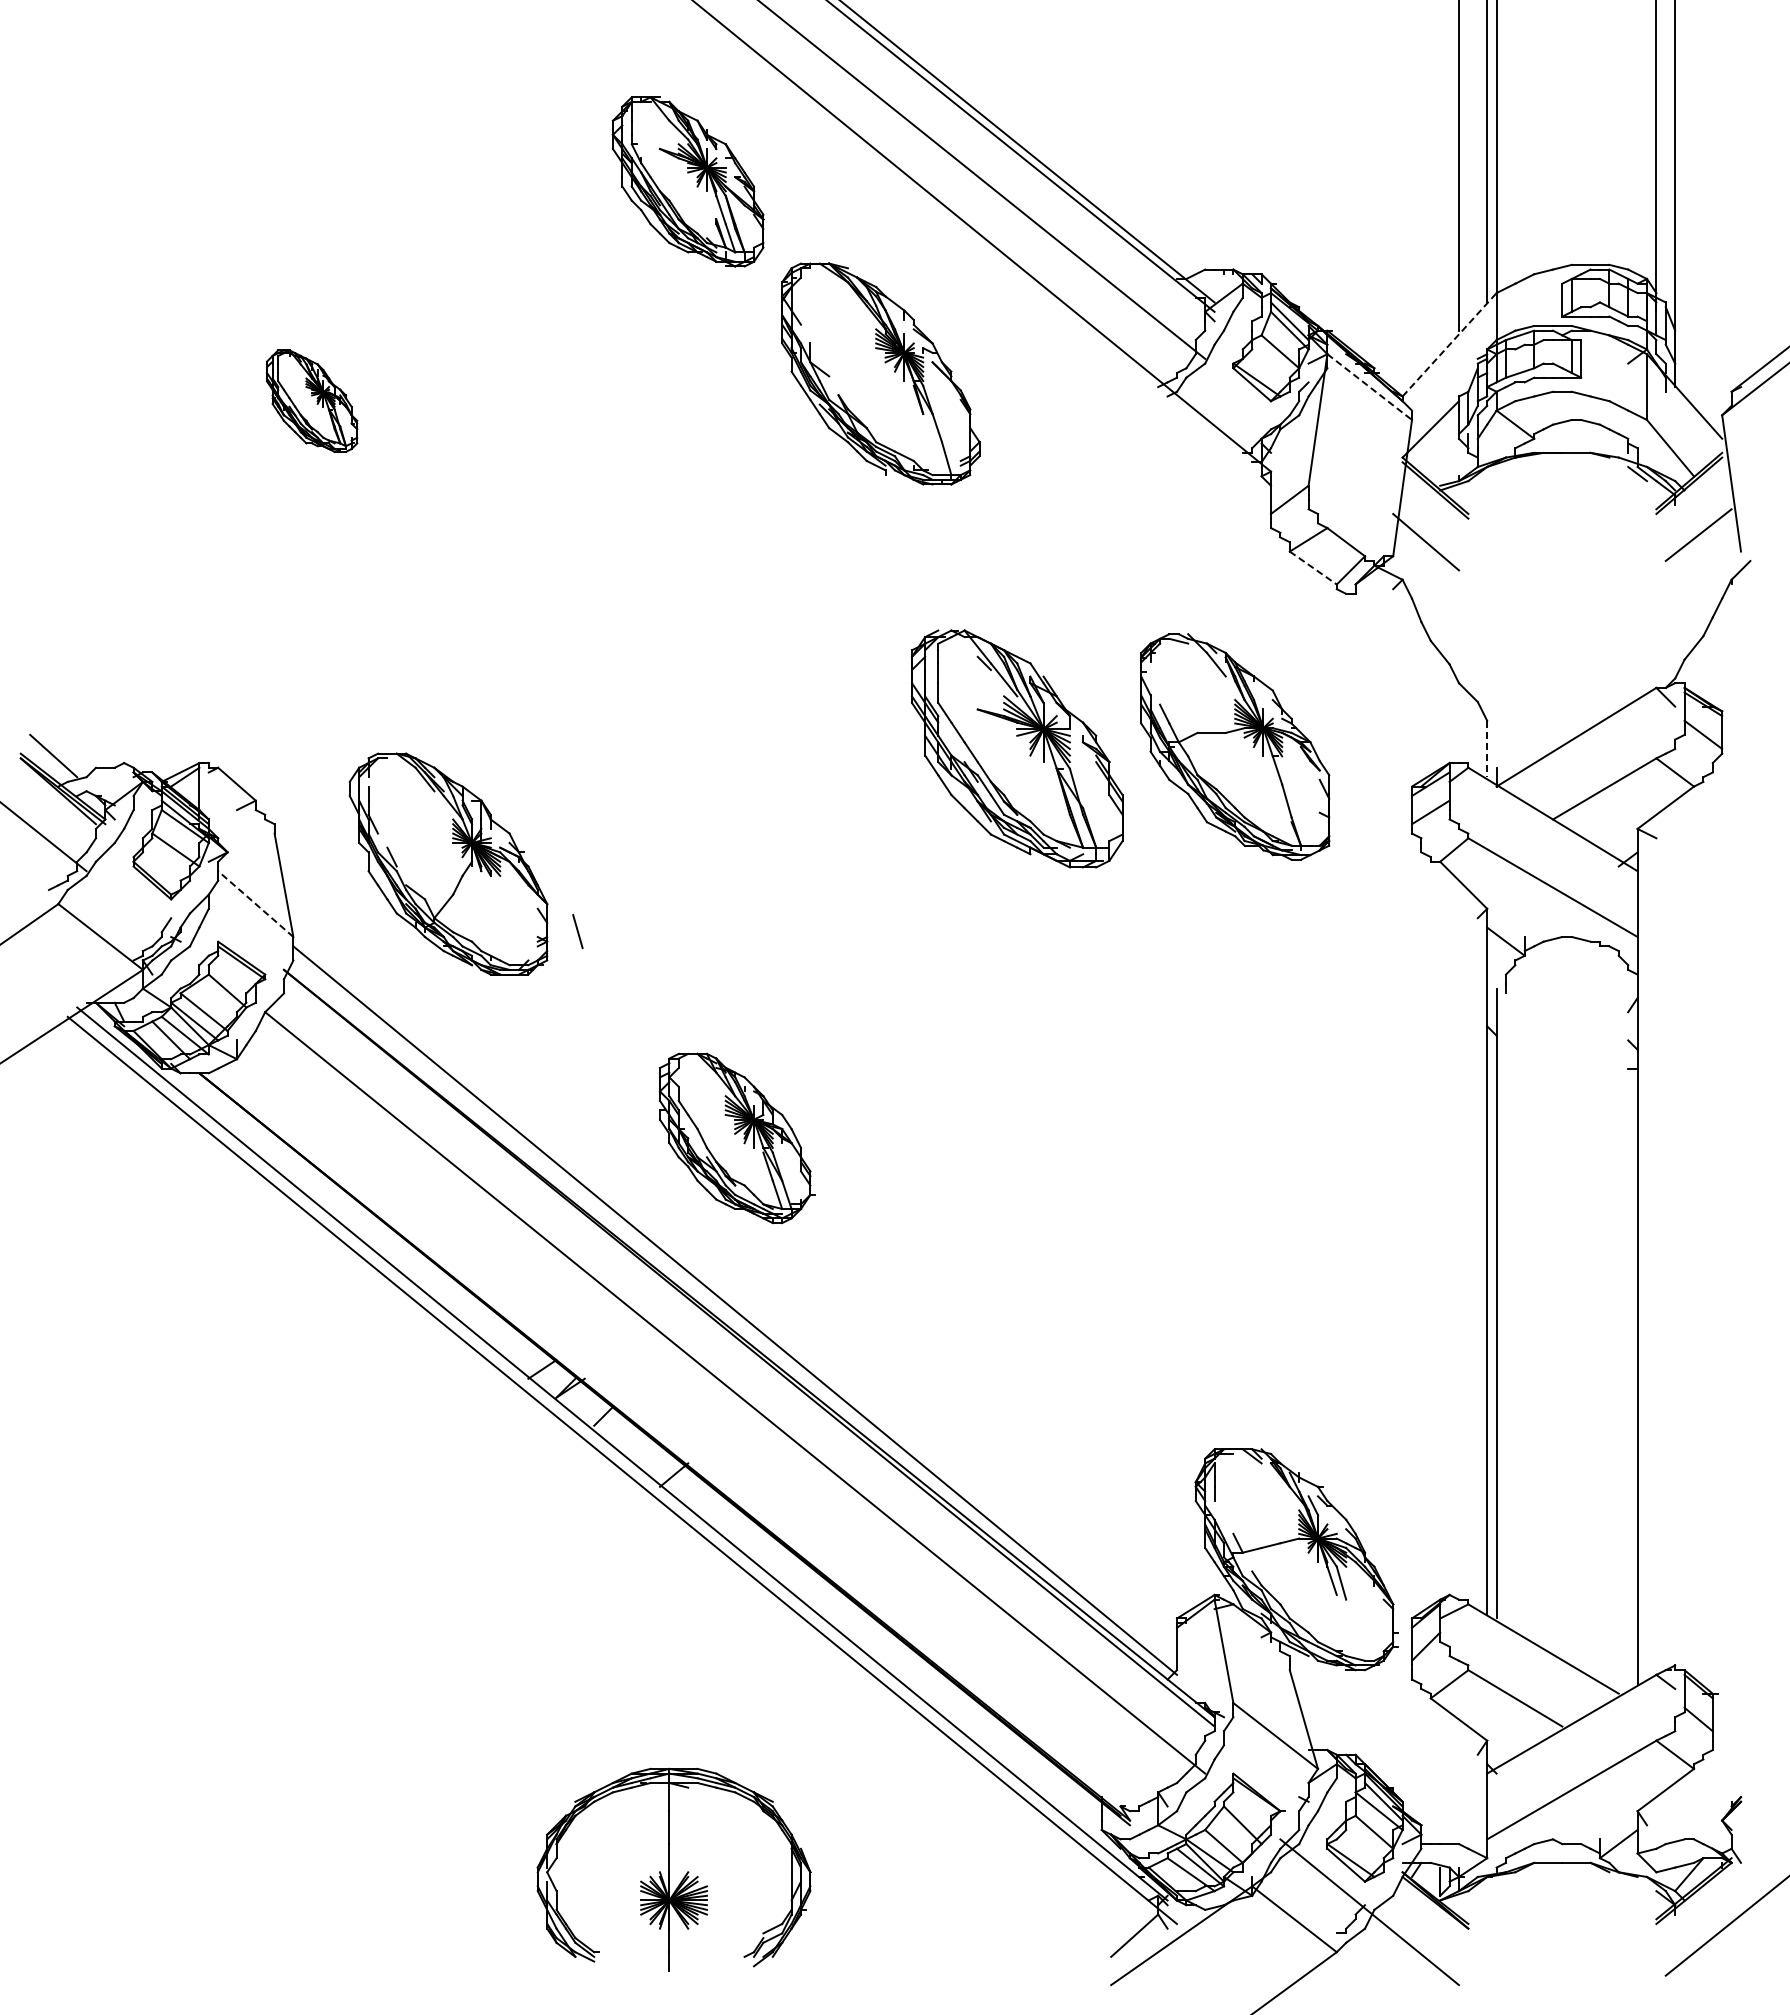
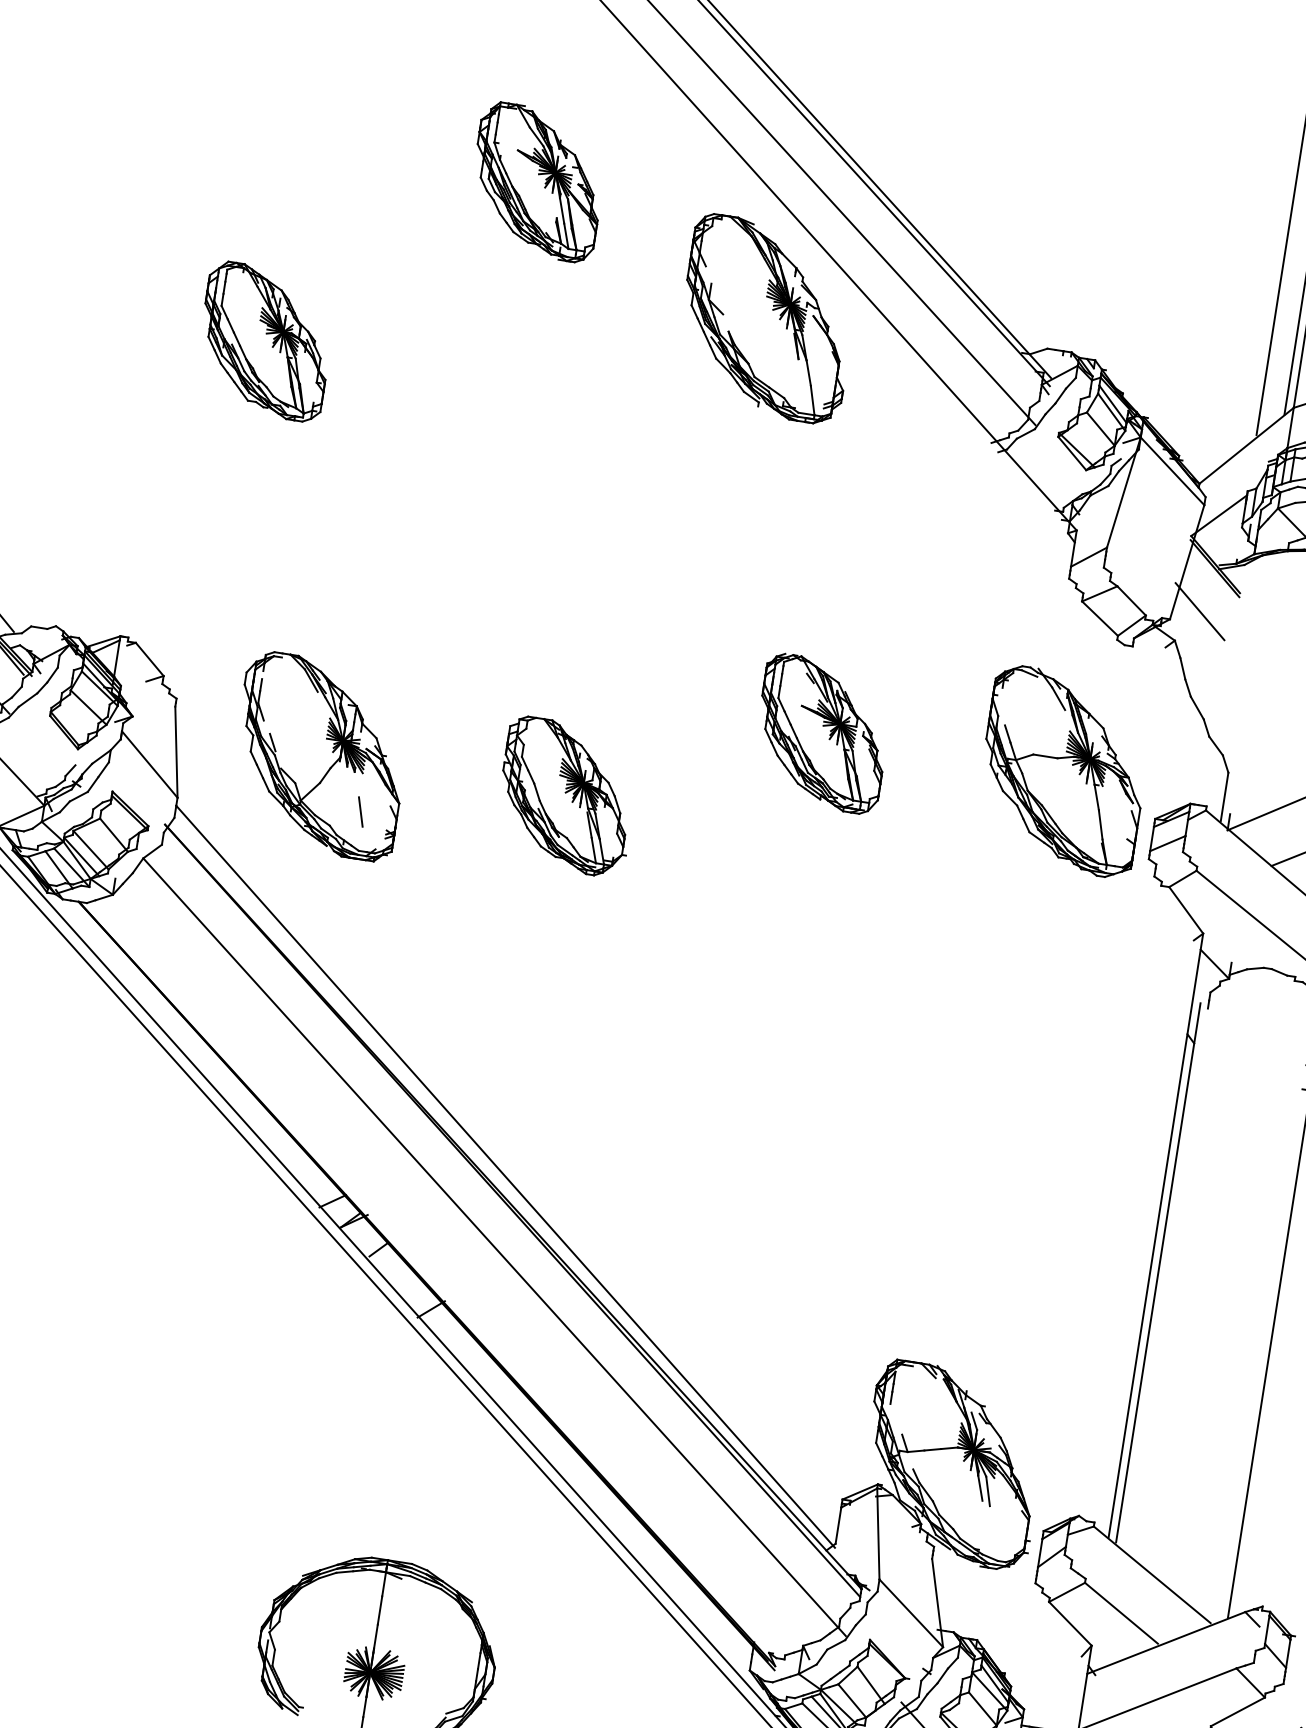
part: (687, 181) -> (537, 181), moved
line: (1449, 344) -> (1246, 445), dashed -> solid
part: (880, 373) -> (767, 318), moved
line: (1369, 387) -> (1172, 471), dashed -> solid
part: (311, 400) -> (264, 340), size x1.67
line: (1313, 568) -> (1100, 619), dashed -> solid
part: (1235, 746) -> (1064, 771), moved
part: (1016, 748) -> (821, 733), size x0.71
line: (1487, 749) -> (1224, 797), dashed -> solid
line: (255, 904) -> (149, 764), dashed -> solid
line: (577, 931) -> (360, 811), moved
part: (736, 1137) -> (566, 795), moved

